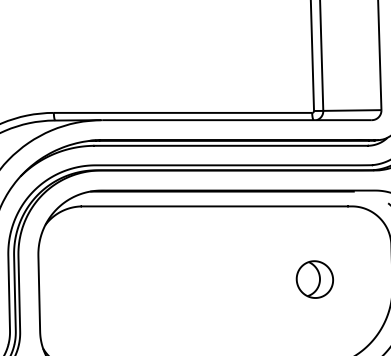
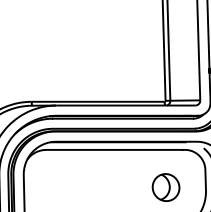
part: (313, 279) -> (165, 187), size x1.43

